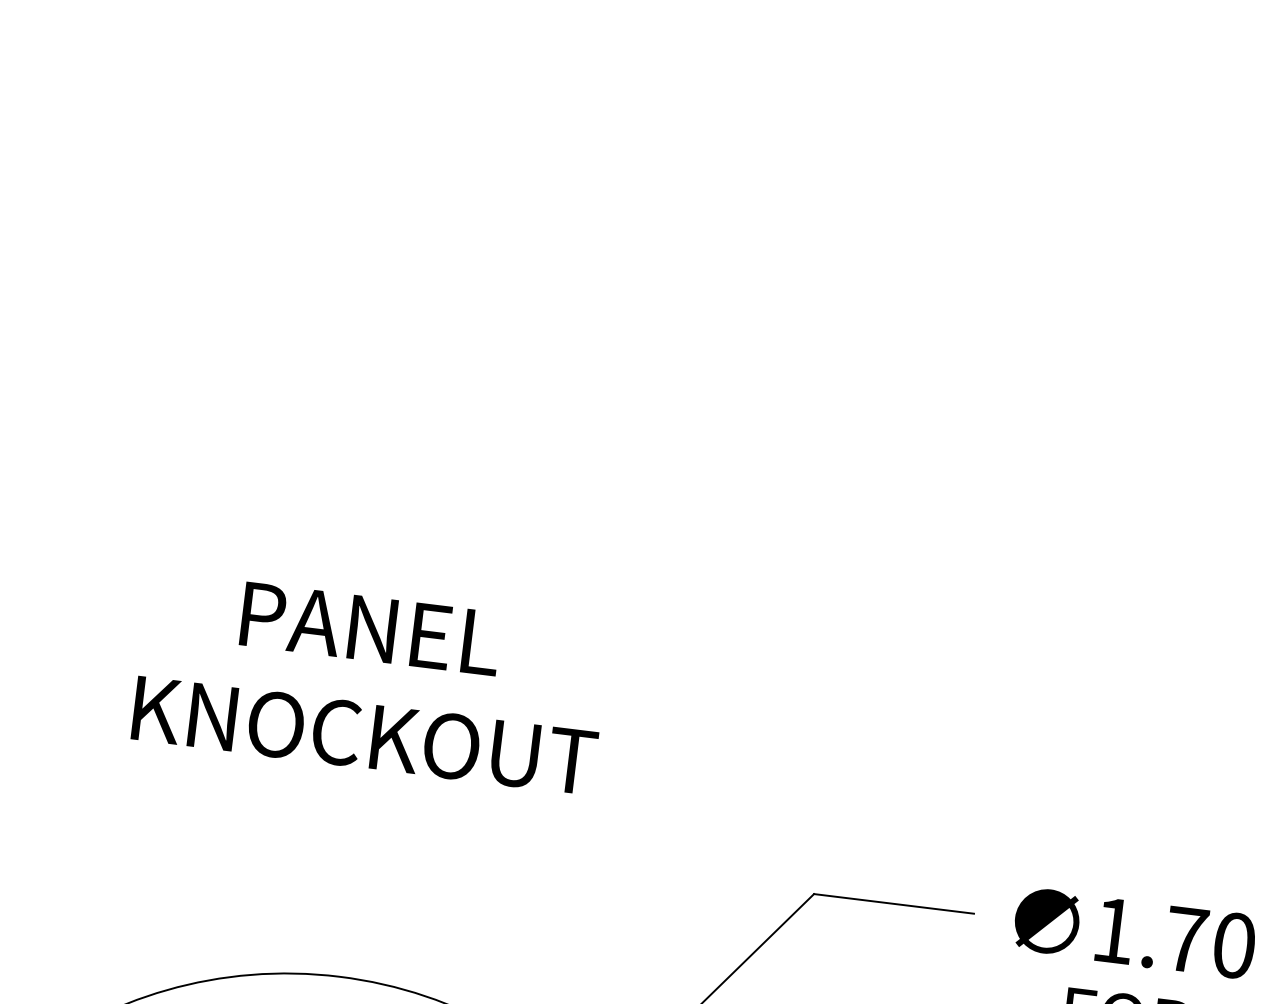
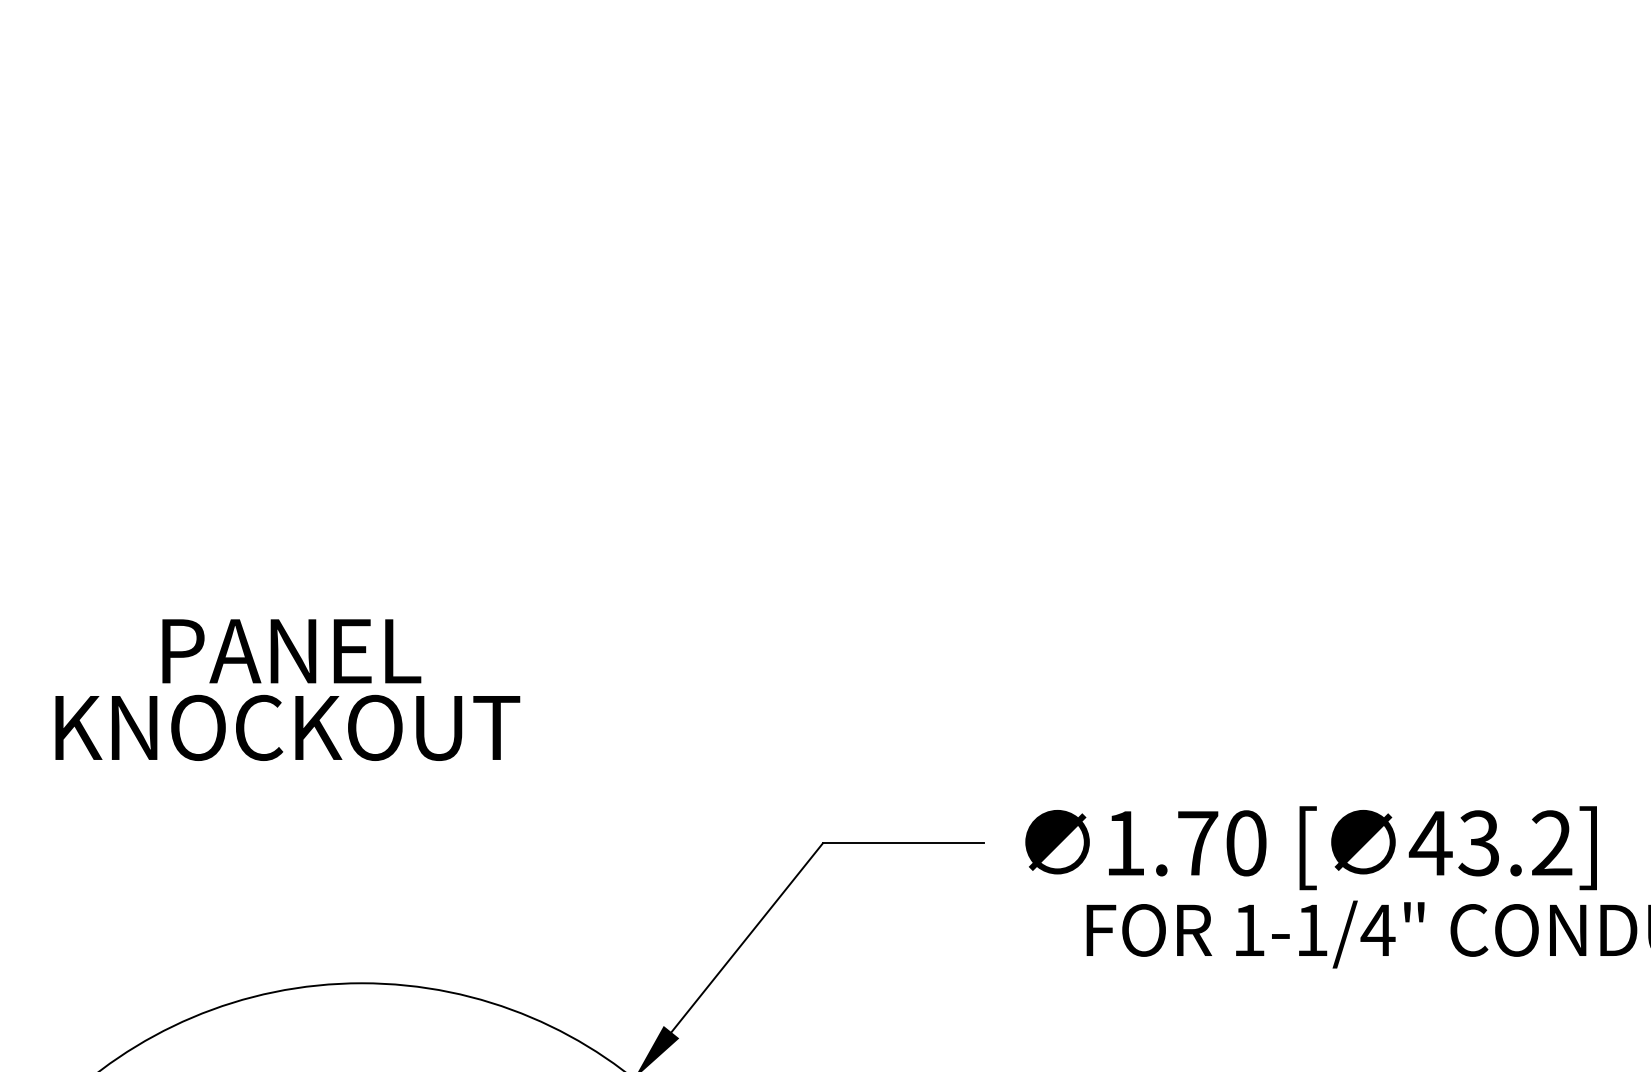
text: (370, 629) -> (291, 651), moved
text: (364, 735) -> (287, 727), moved

